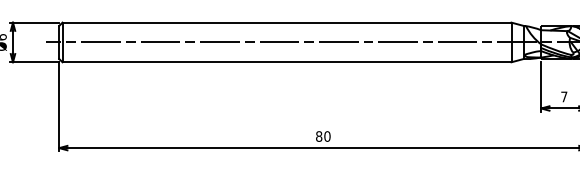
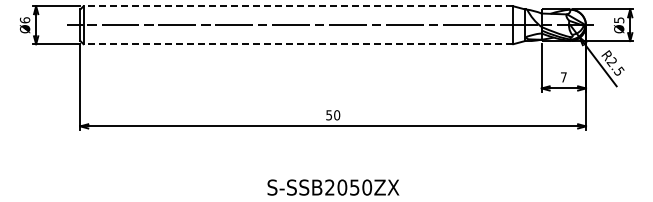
line: (287, 22) -> (298, 6), solid -> dashed
line: (287, 62) -> (298, 44), solid -> dashed
text: (319, 136) -> (329, 115), 80 -> 50

